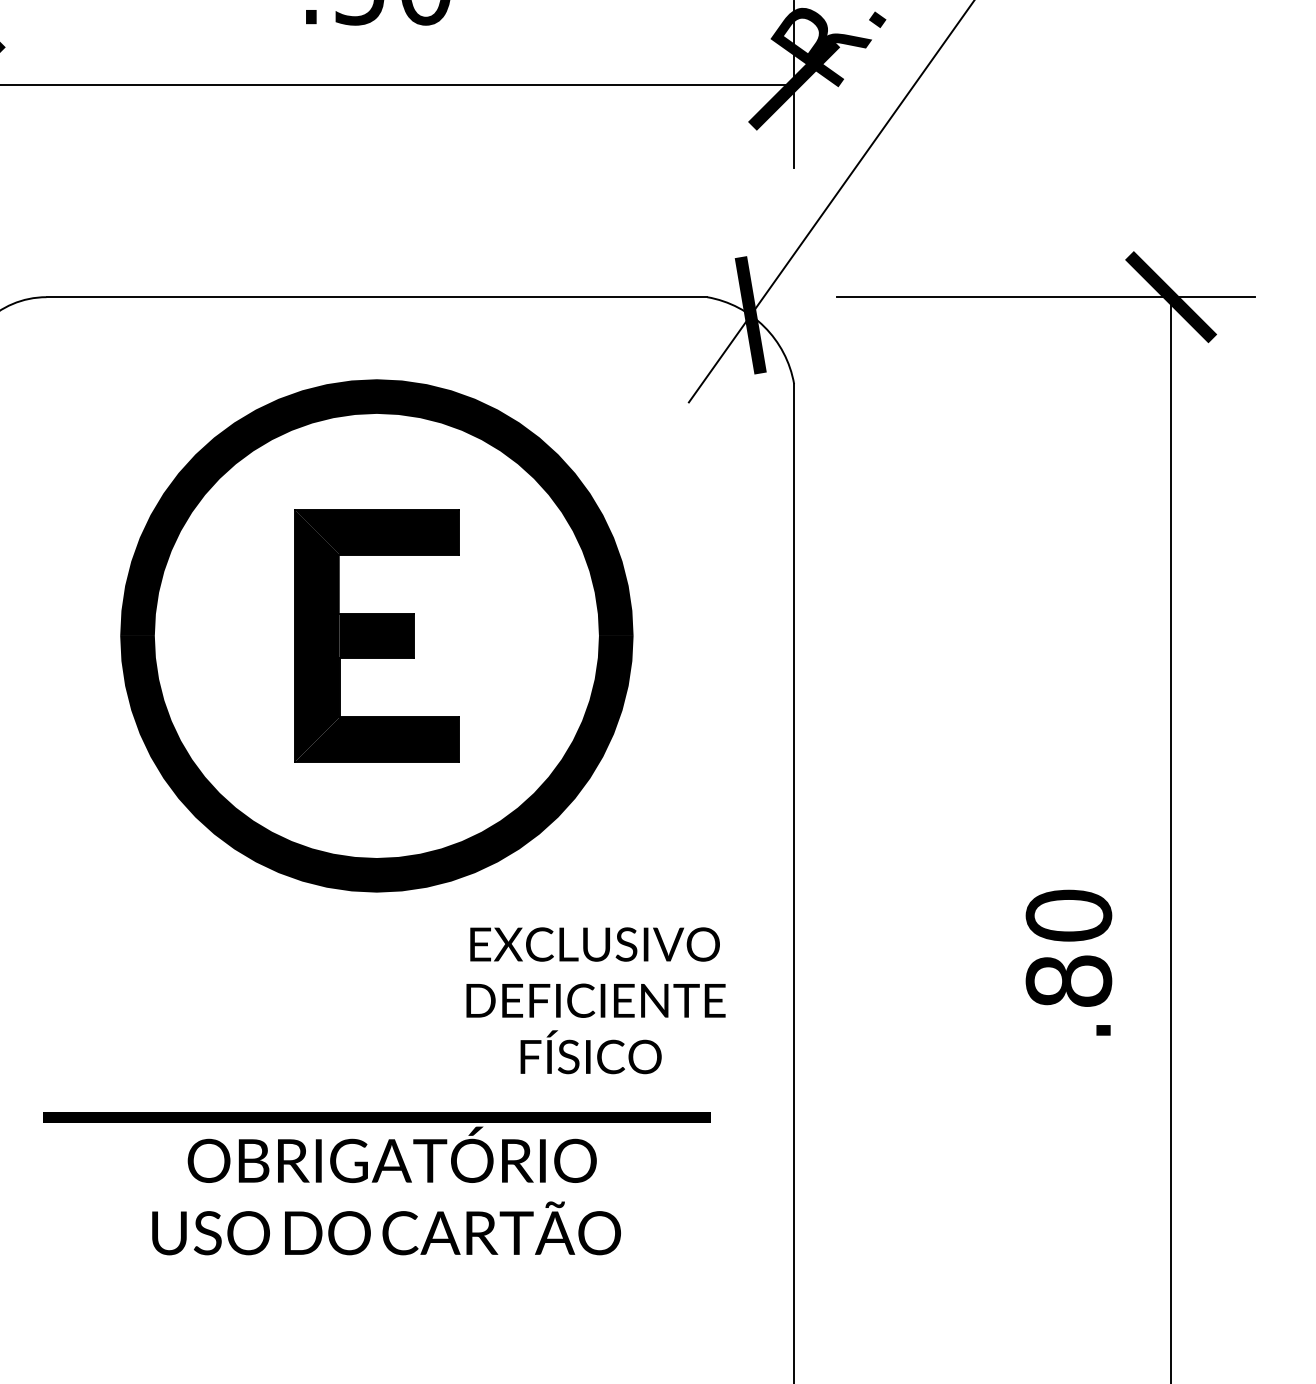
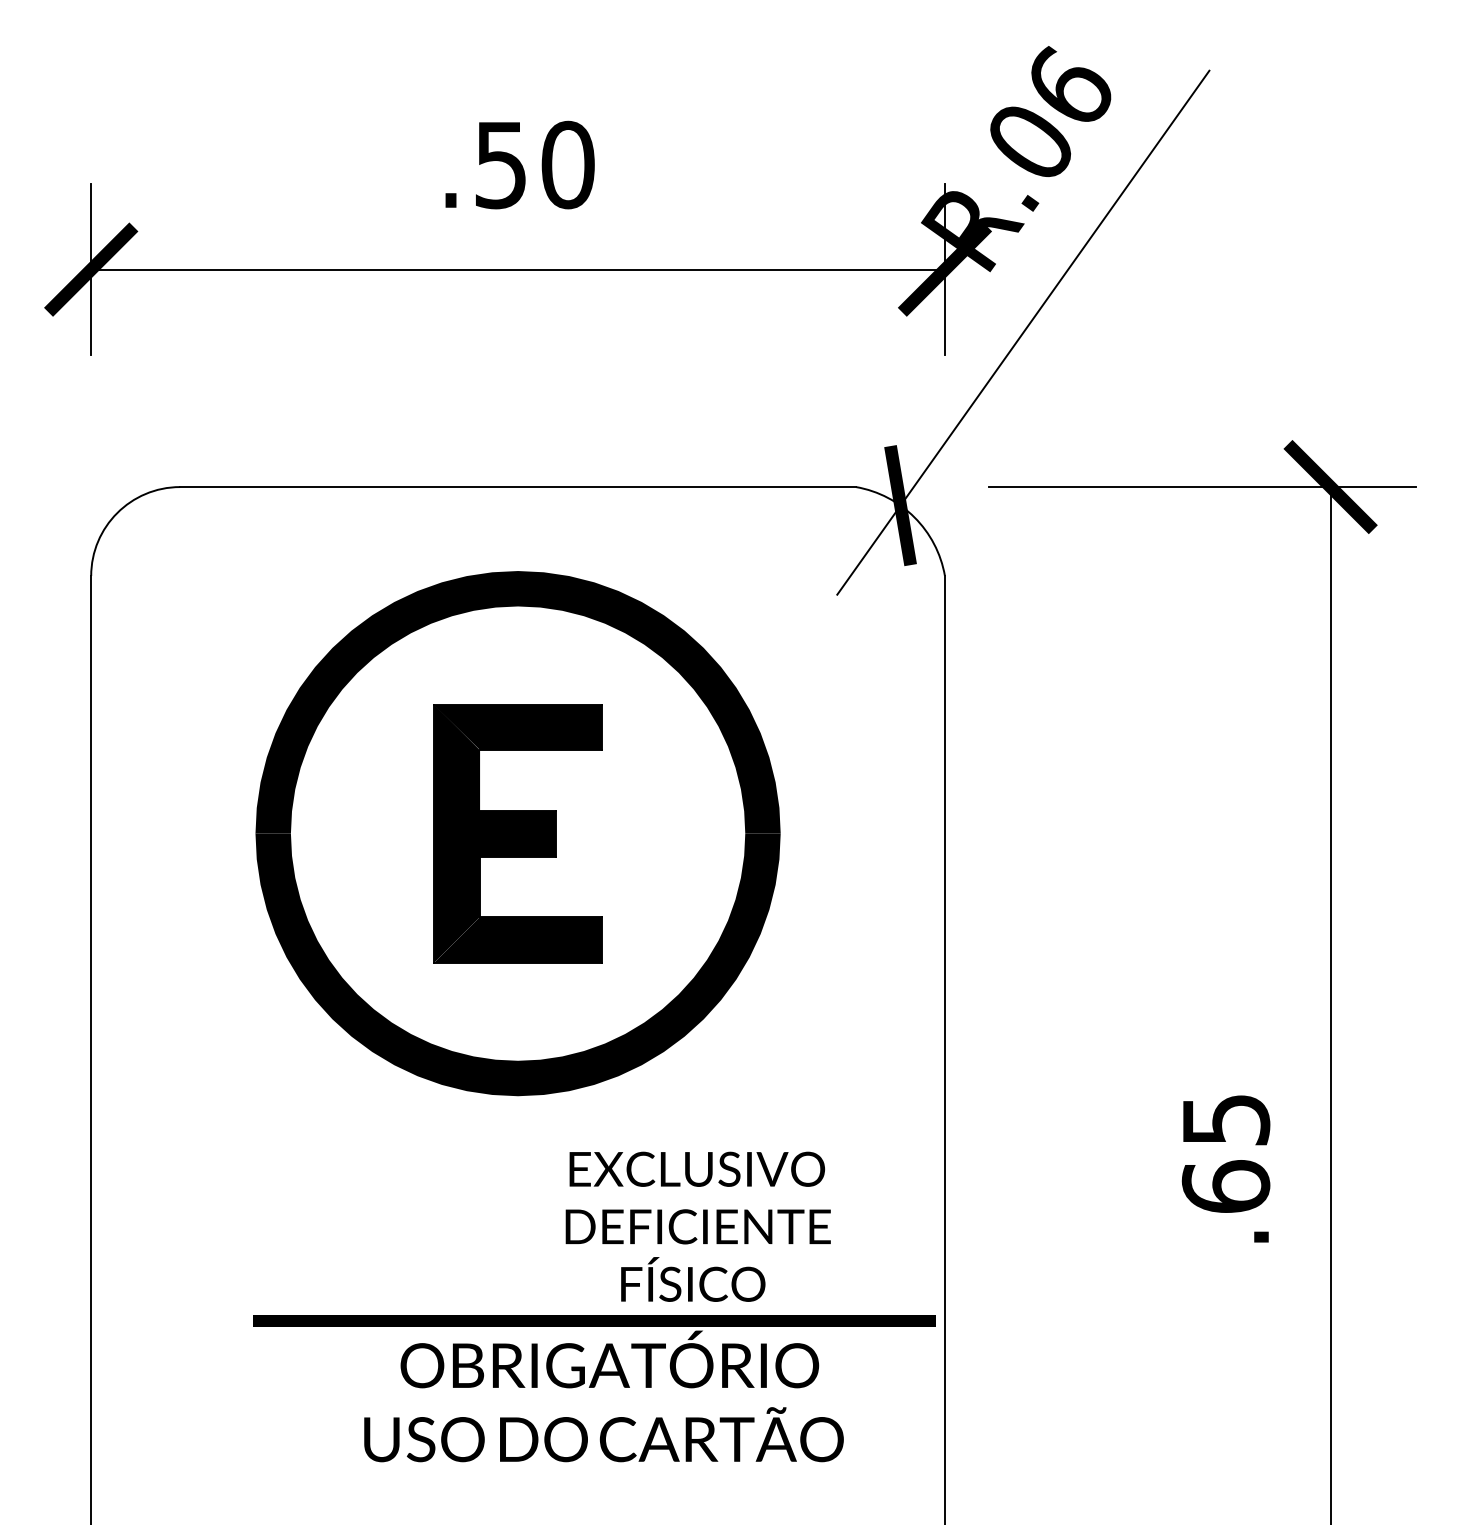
text: (1068, 948) -> (1225, 1153), .80 -> .65
text: (595, 1000) -> (697, 1226), moved
text: (377, 1183) -> (594, 1388), moved

